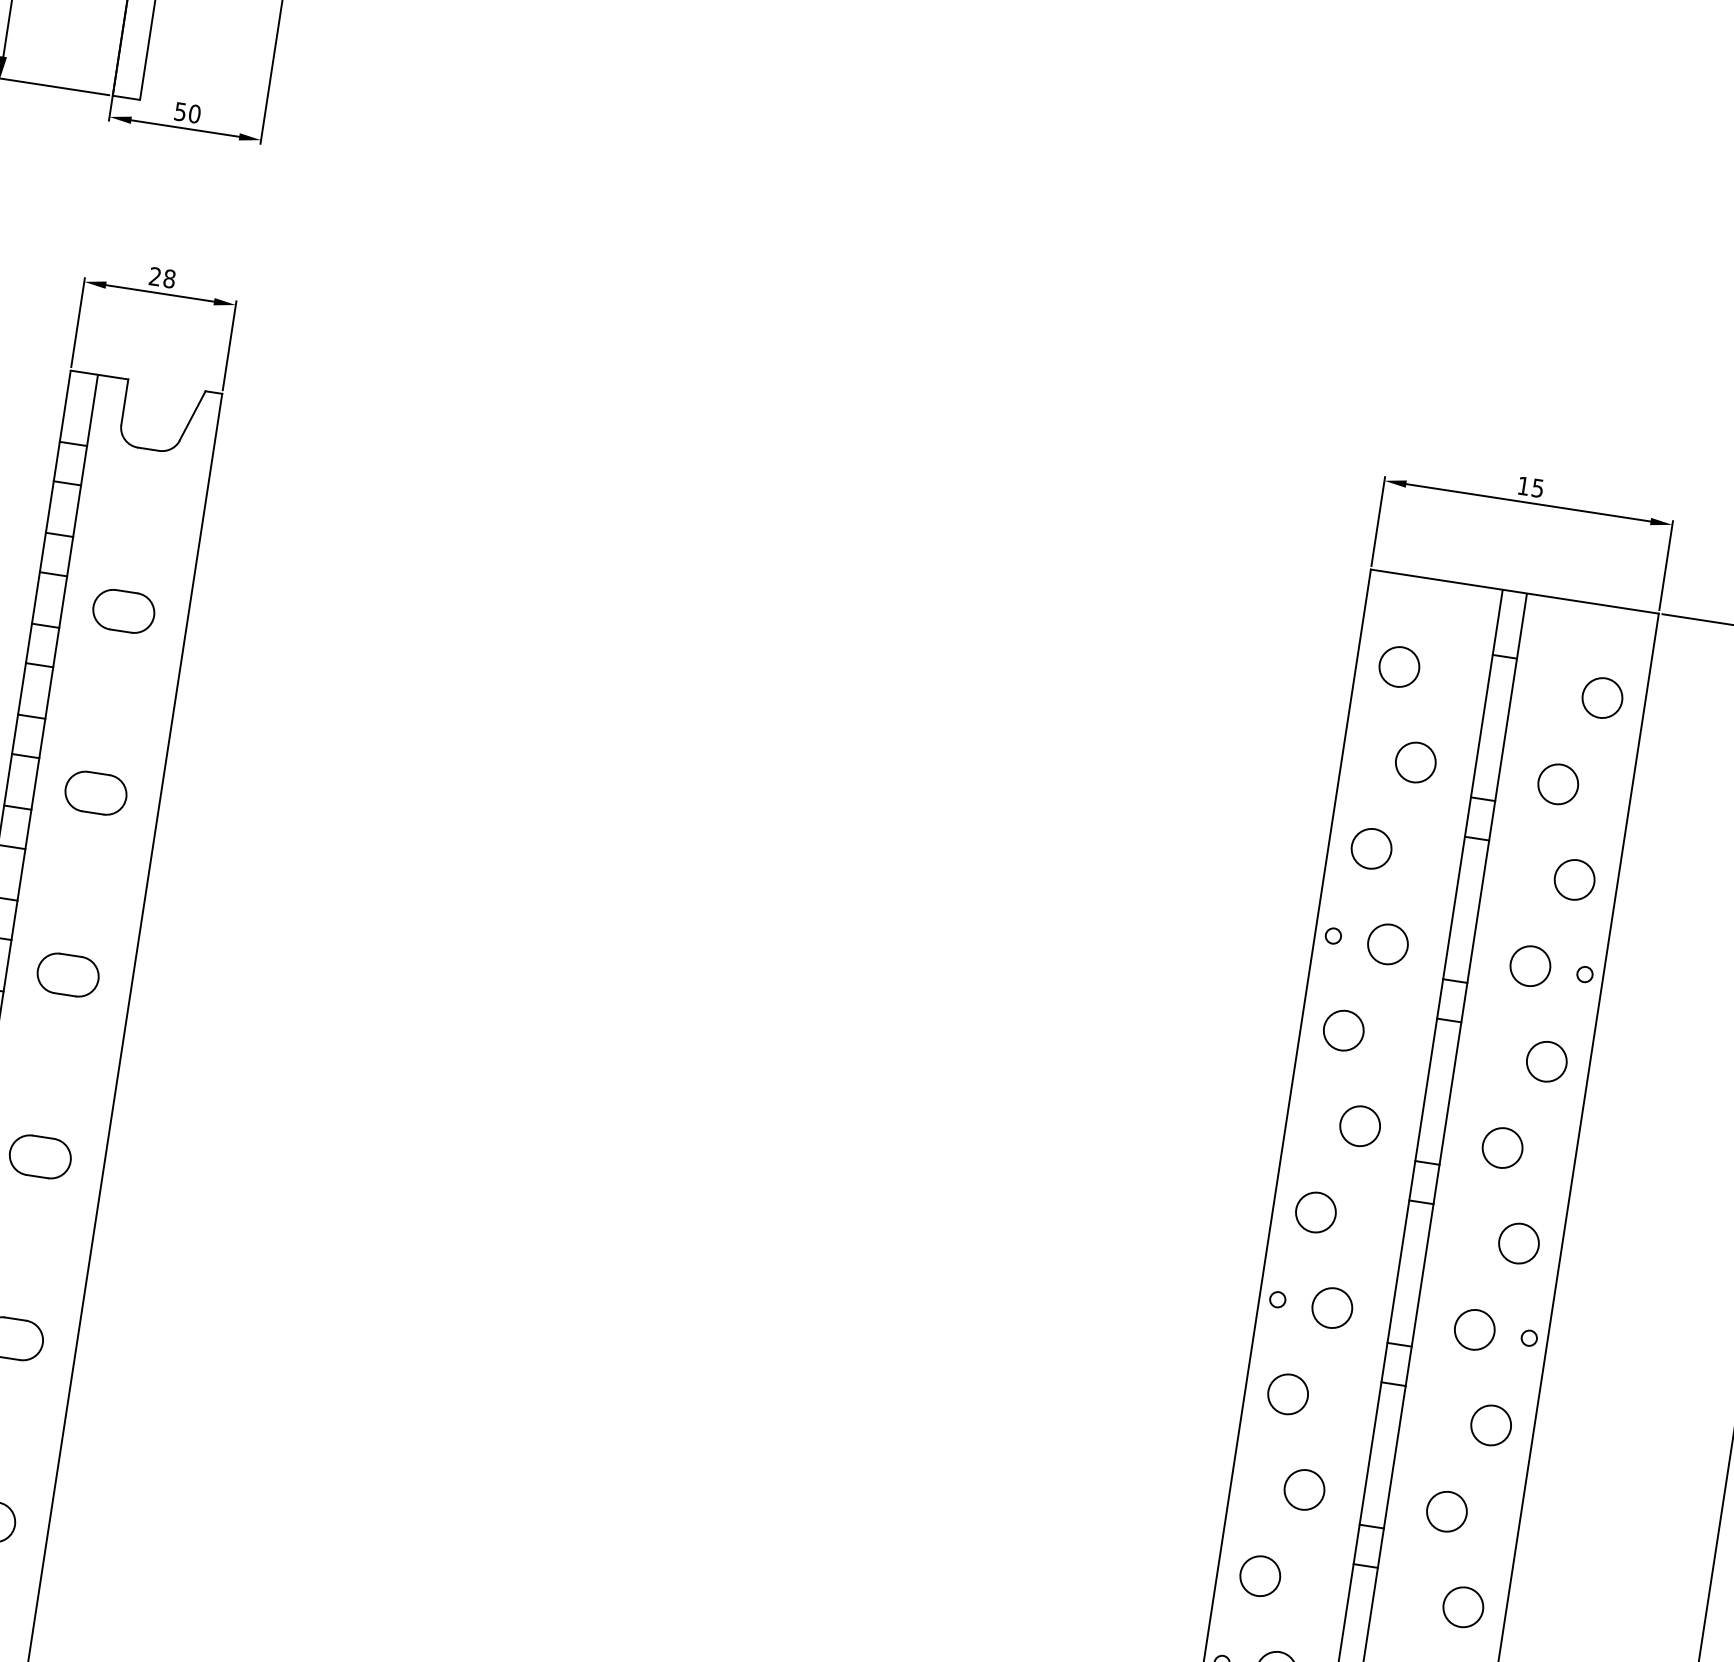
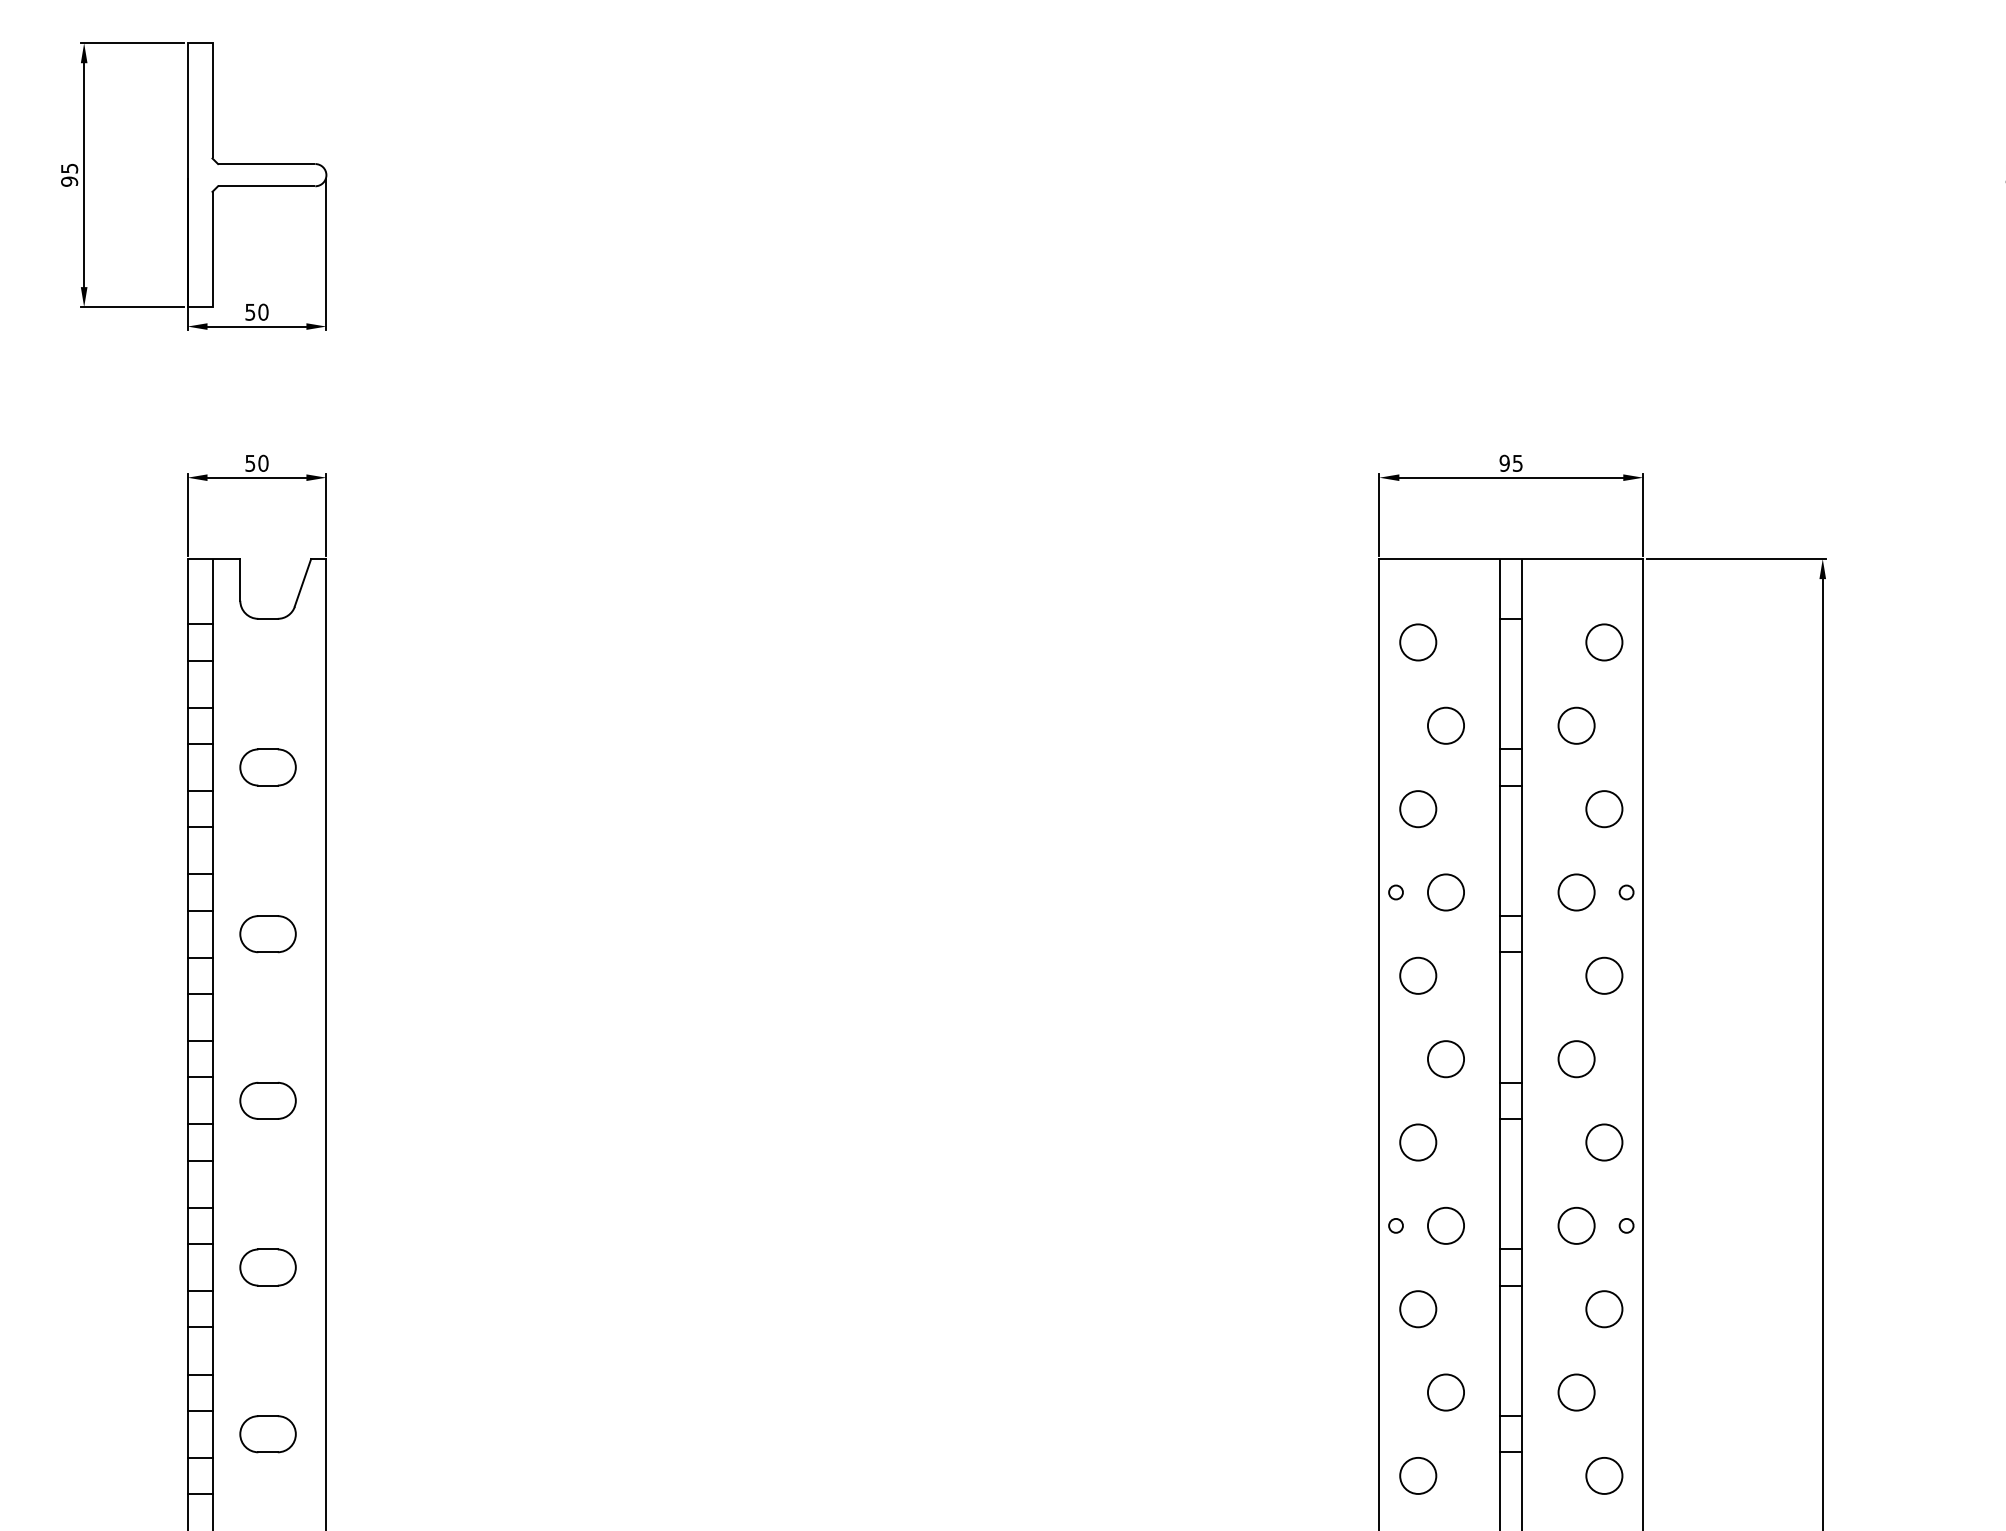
text: (162, 276) -> (256, 462), 28 -> 50
text: (1523, 485) -> (1504, 462), 15 -> 95

